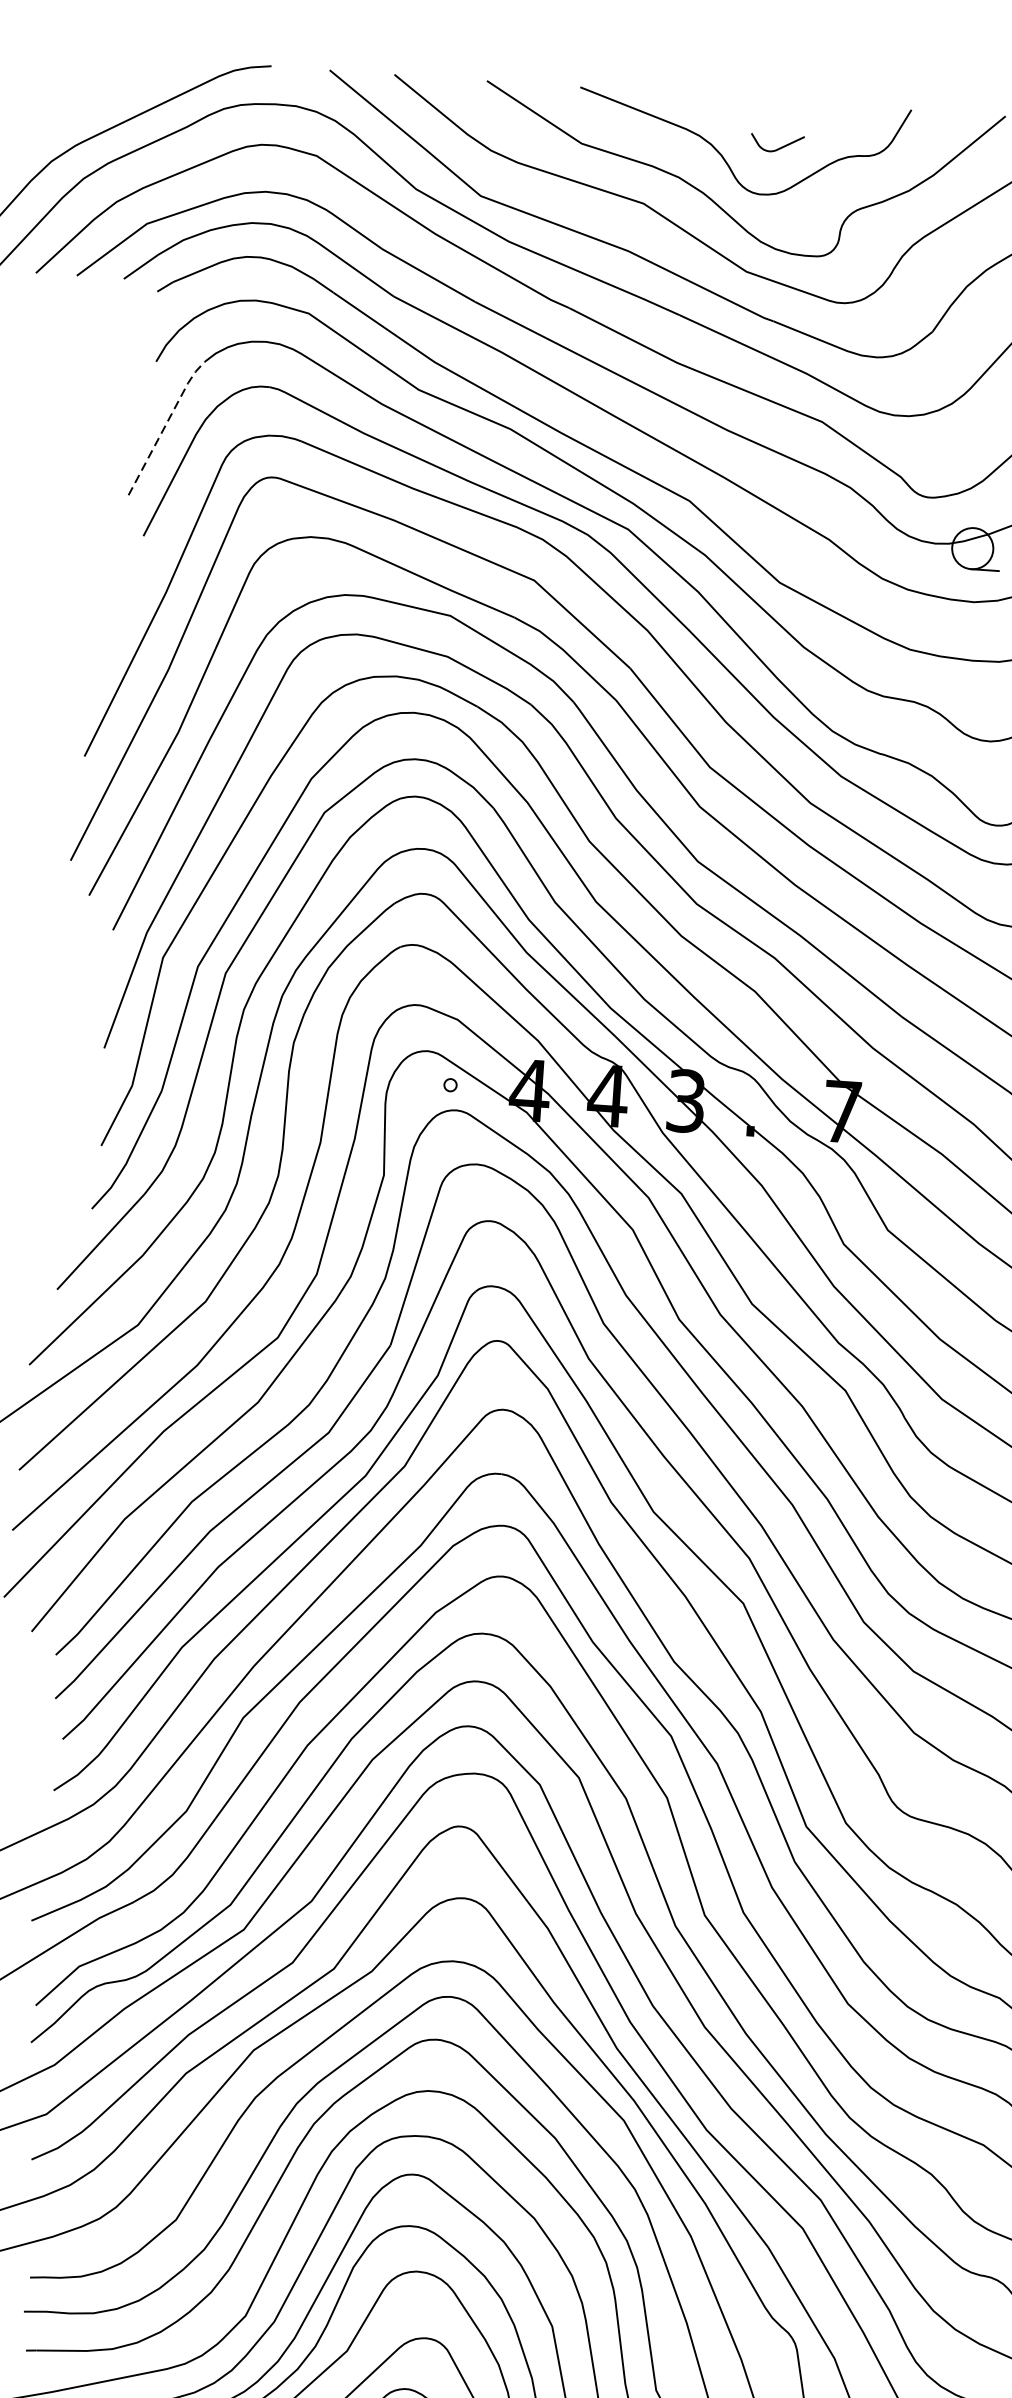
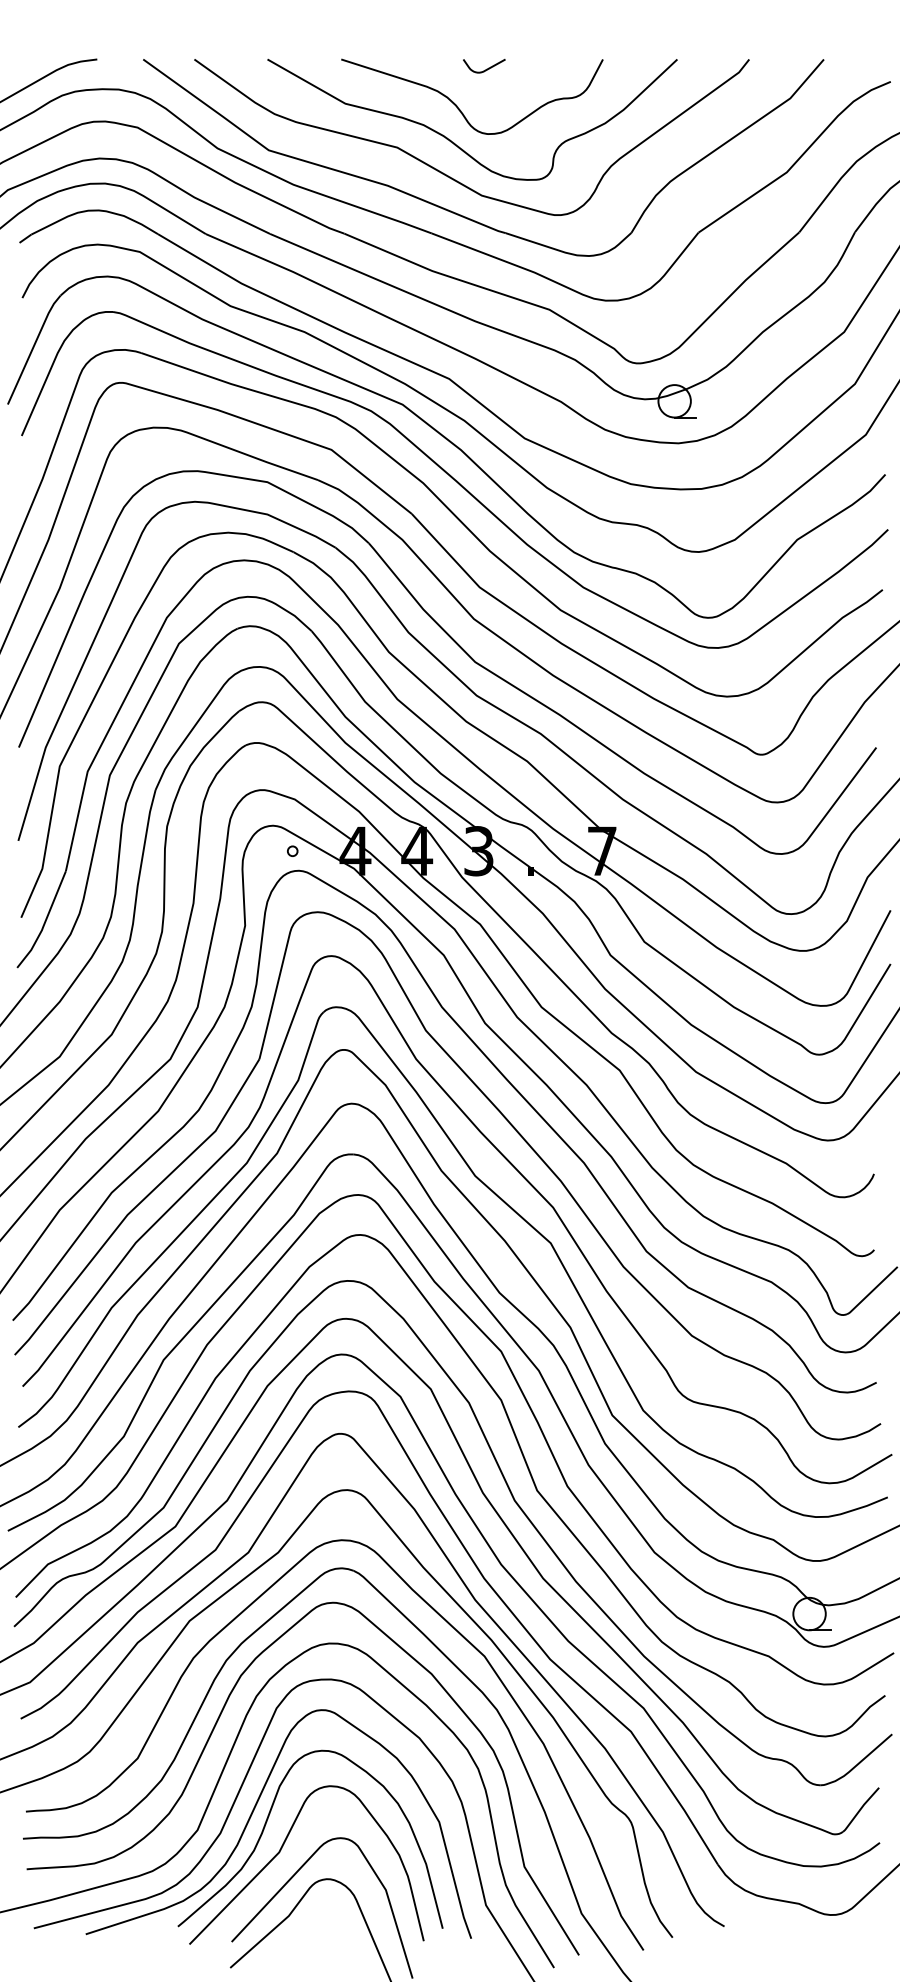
curve: (779, 146) -> (486, 68), moved
line: (165, 425) -> (33, 347), dashed -> solid

